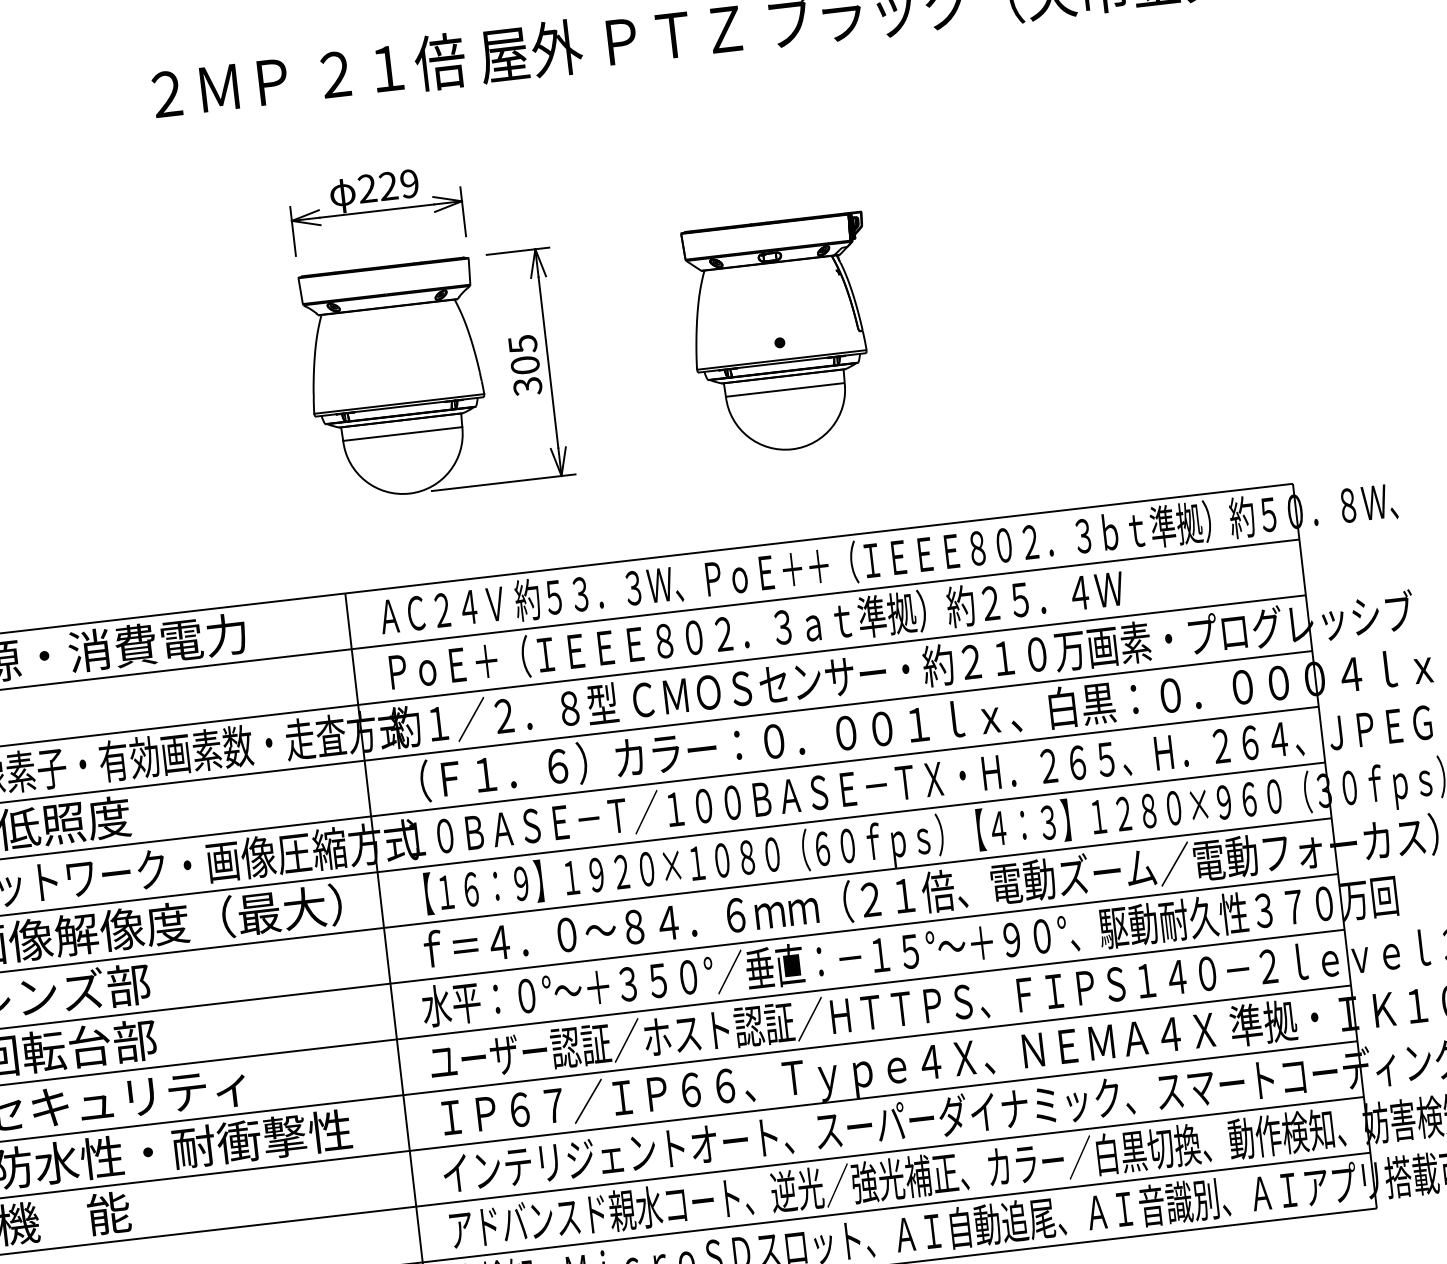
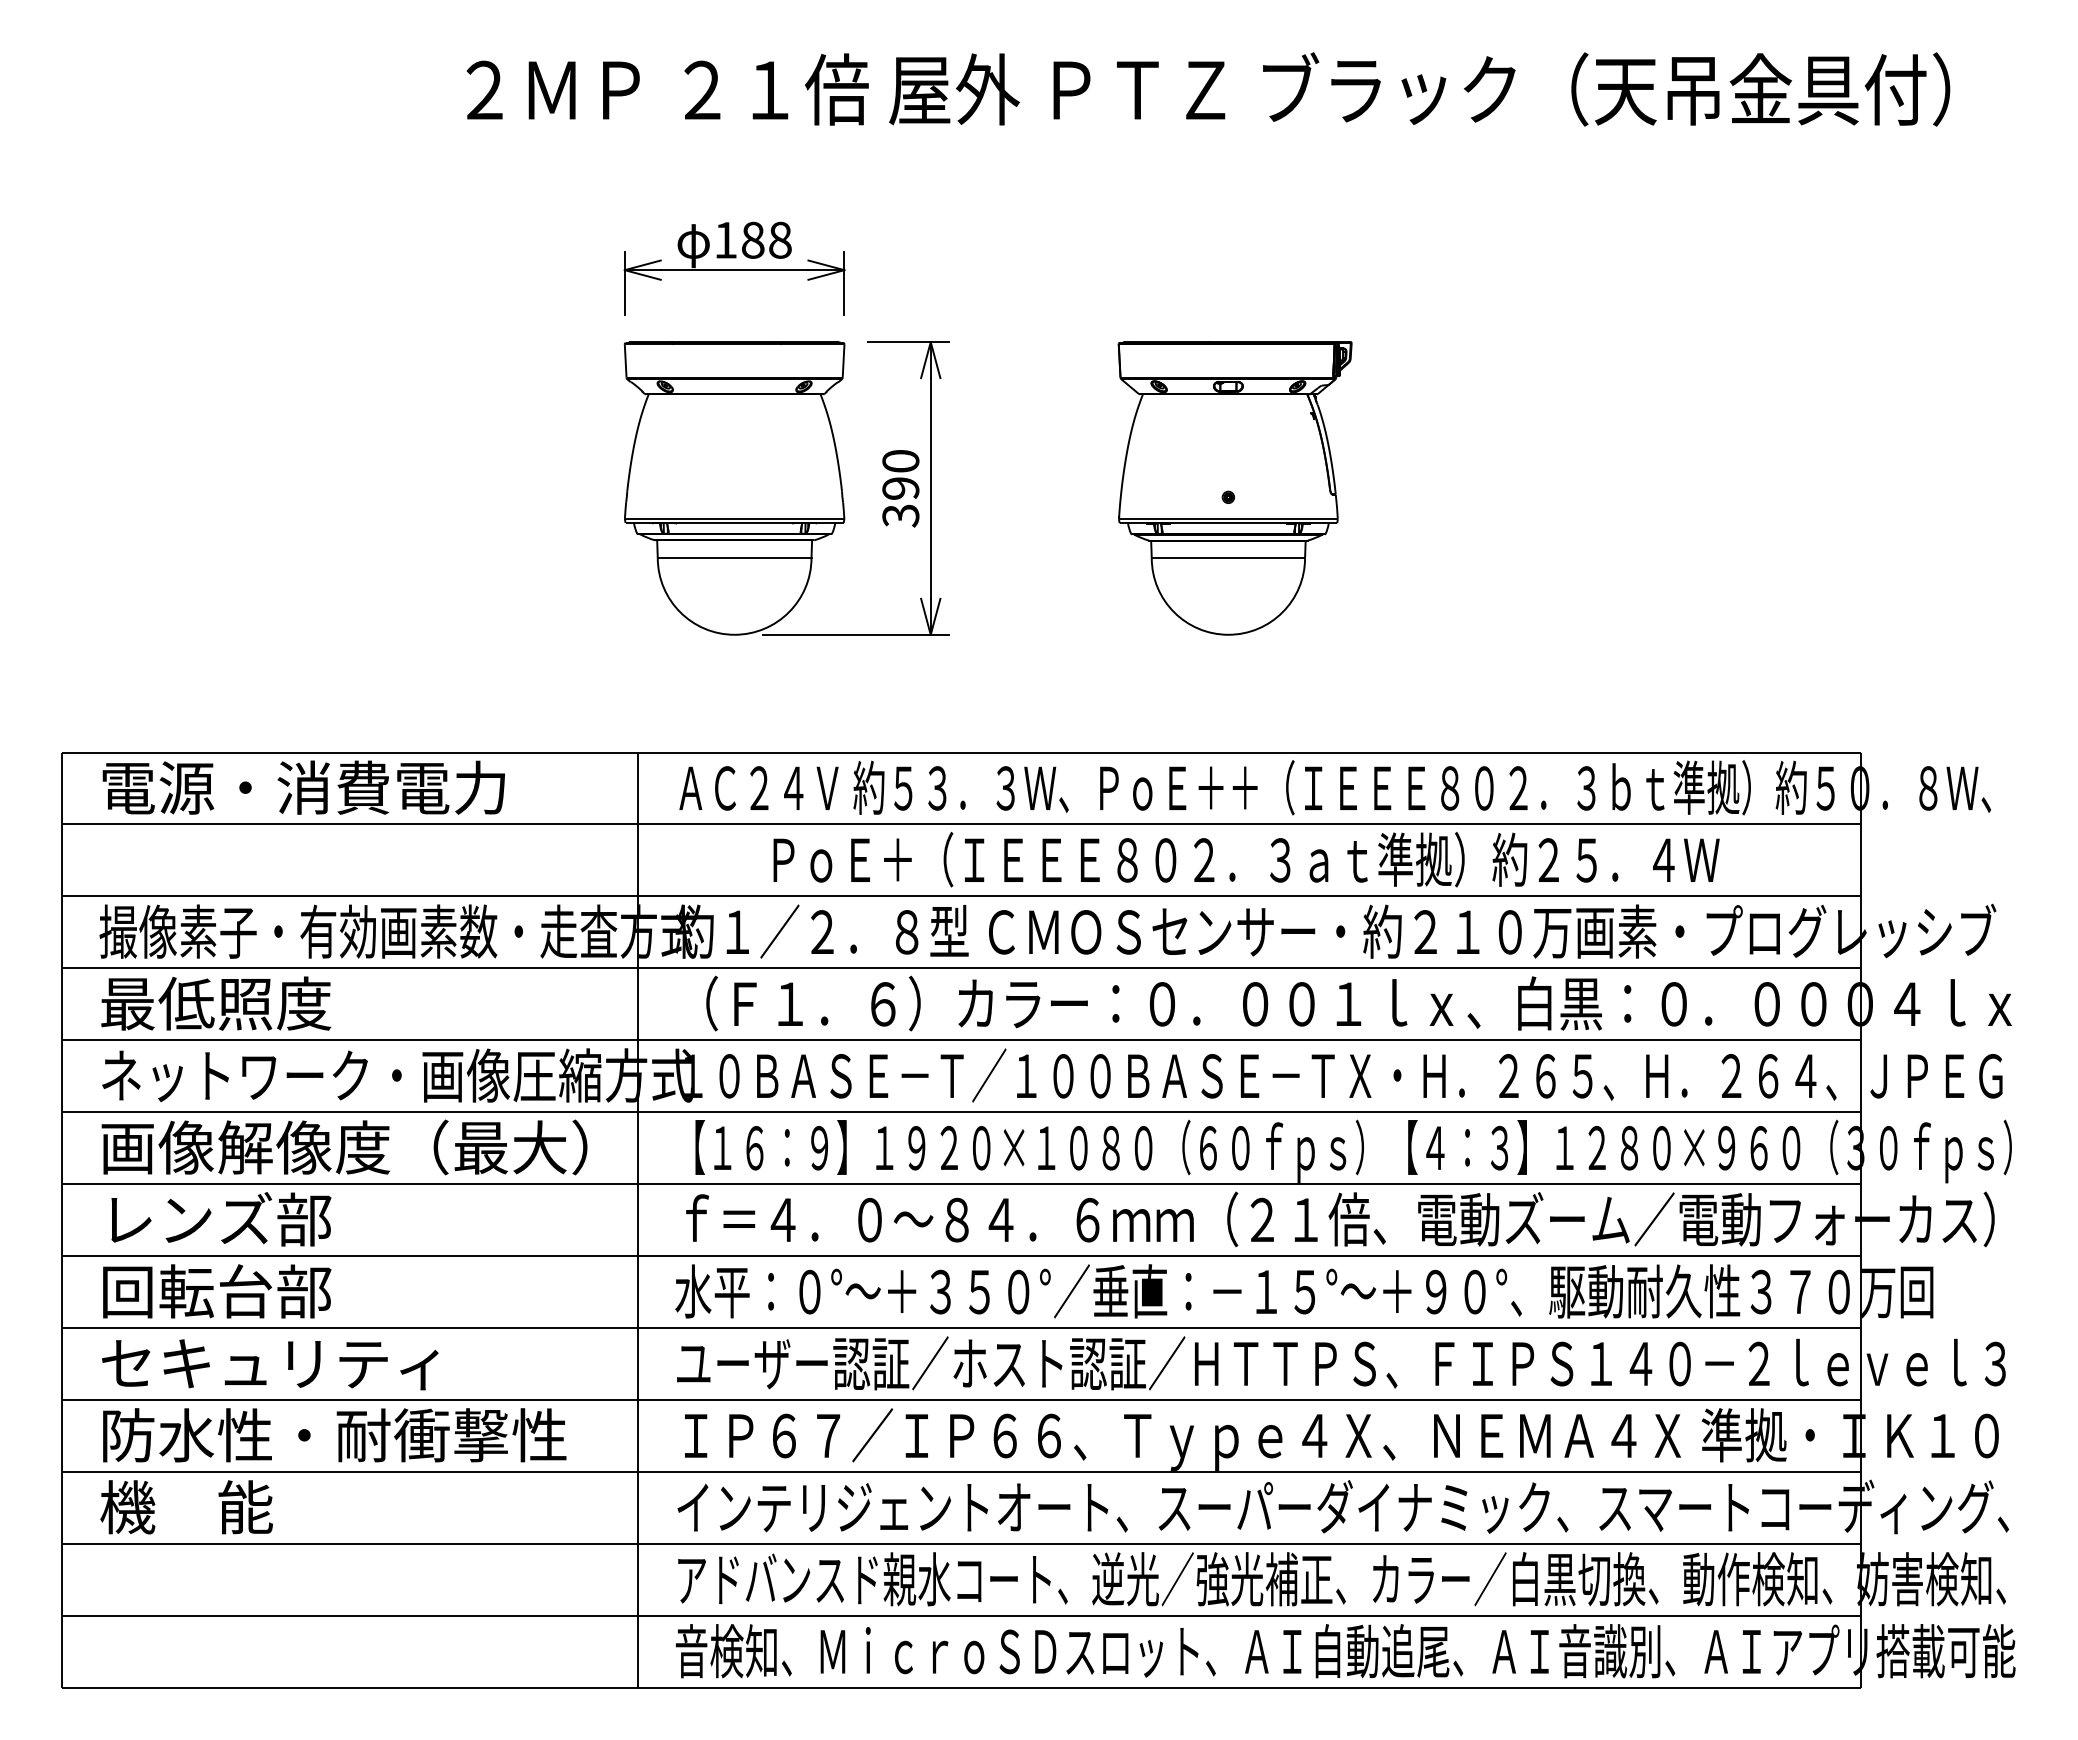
text: (388, 185) -> (752, 239), 229 -> 188
text: (523, 354) -> (900, 474), 305 -> 390
text: (756, 629) -> (1246, 859), moved

